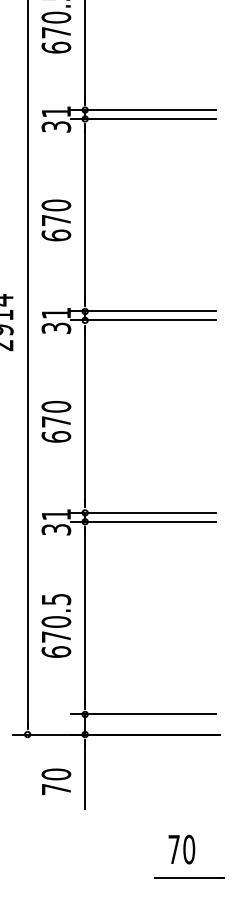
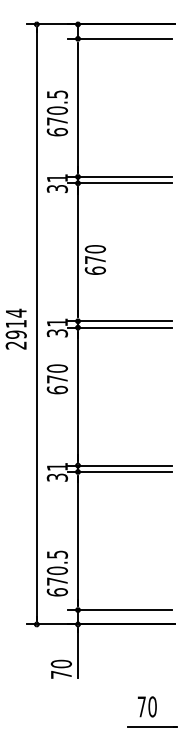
text: (55, 219) -> (94, 259), moved
text: (55, 422) -> (56, 379), moved
text: (55, 625) -> (56, 573), moved
text: (55, 780) -> (60, 668), moved

